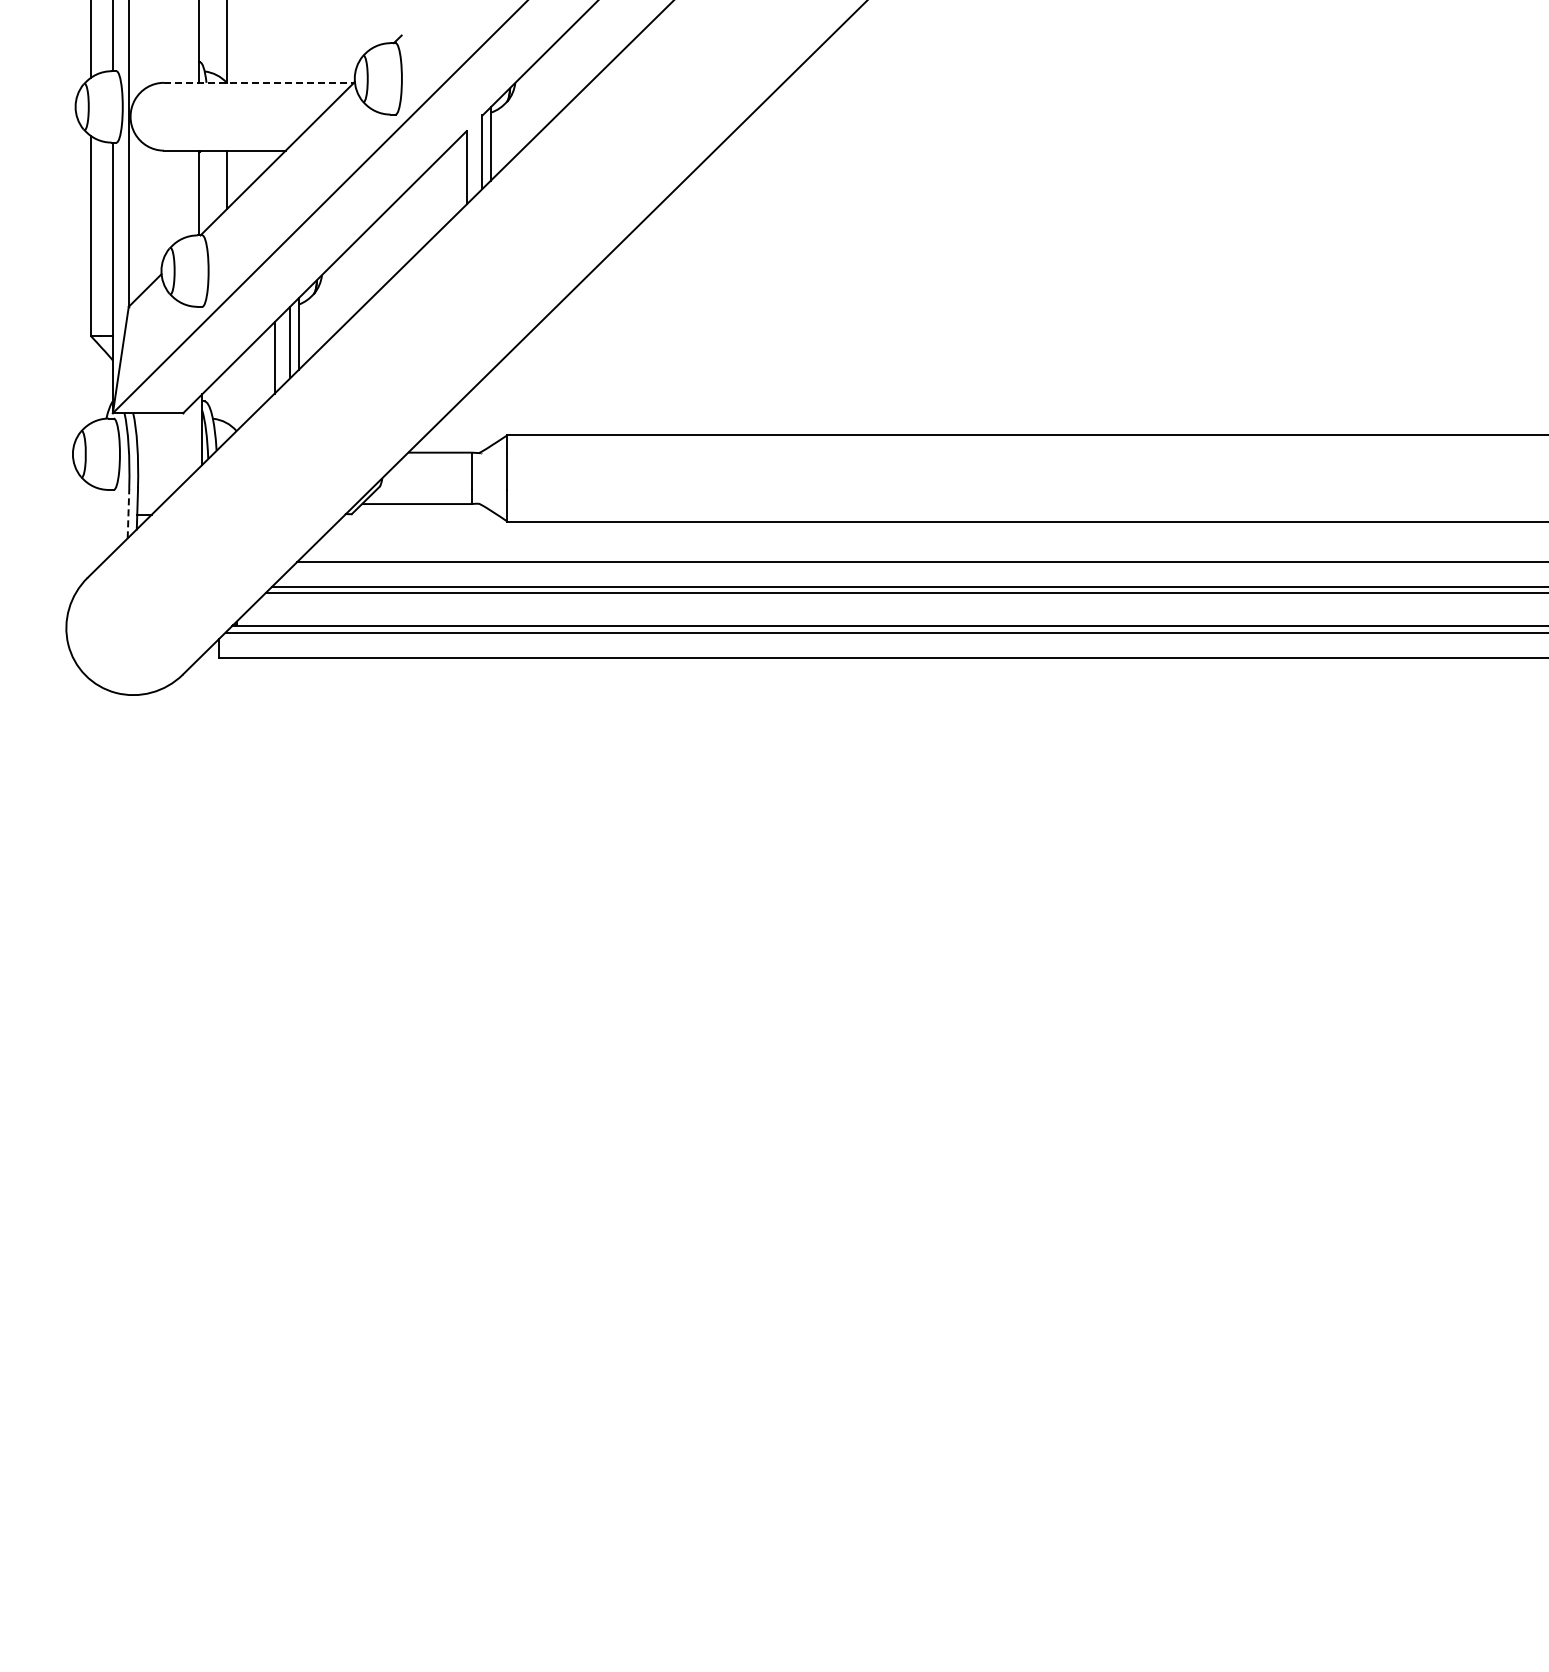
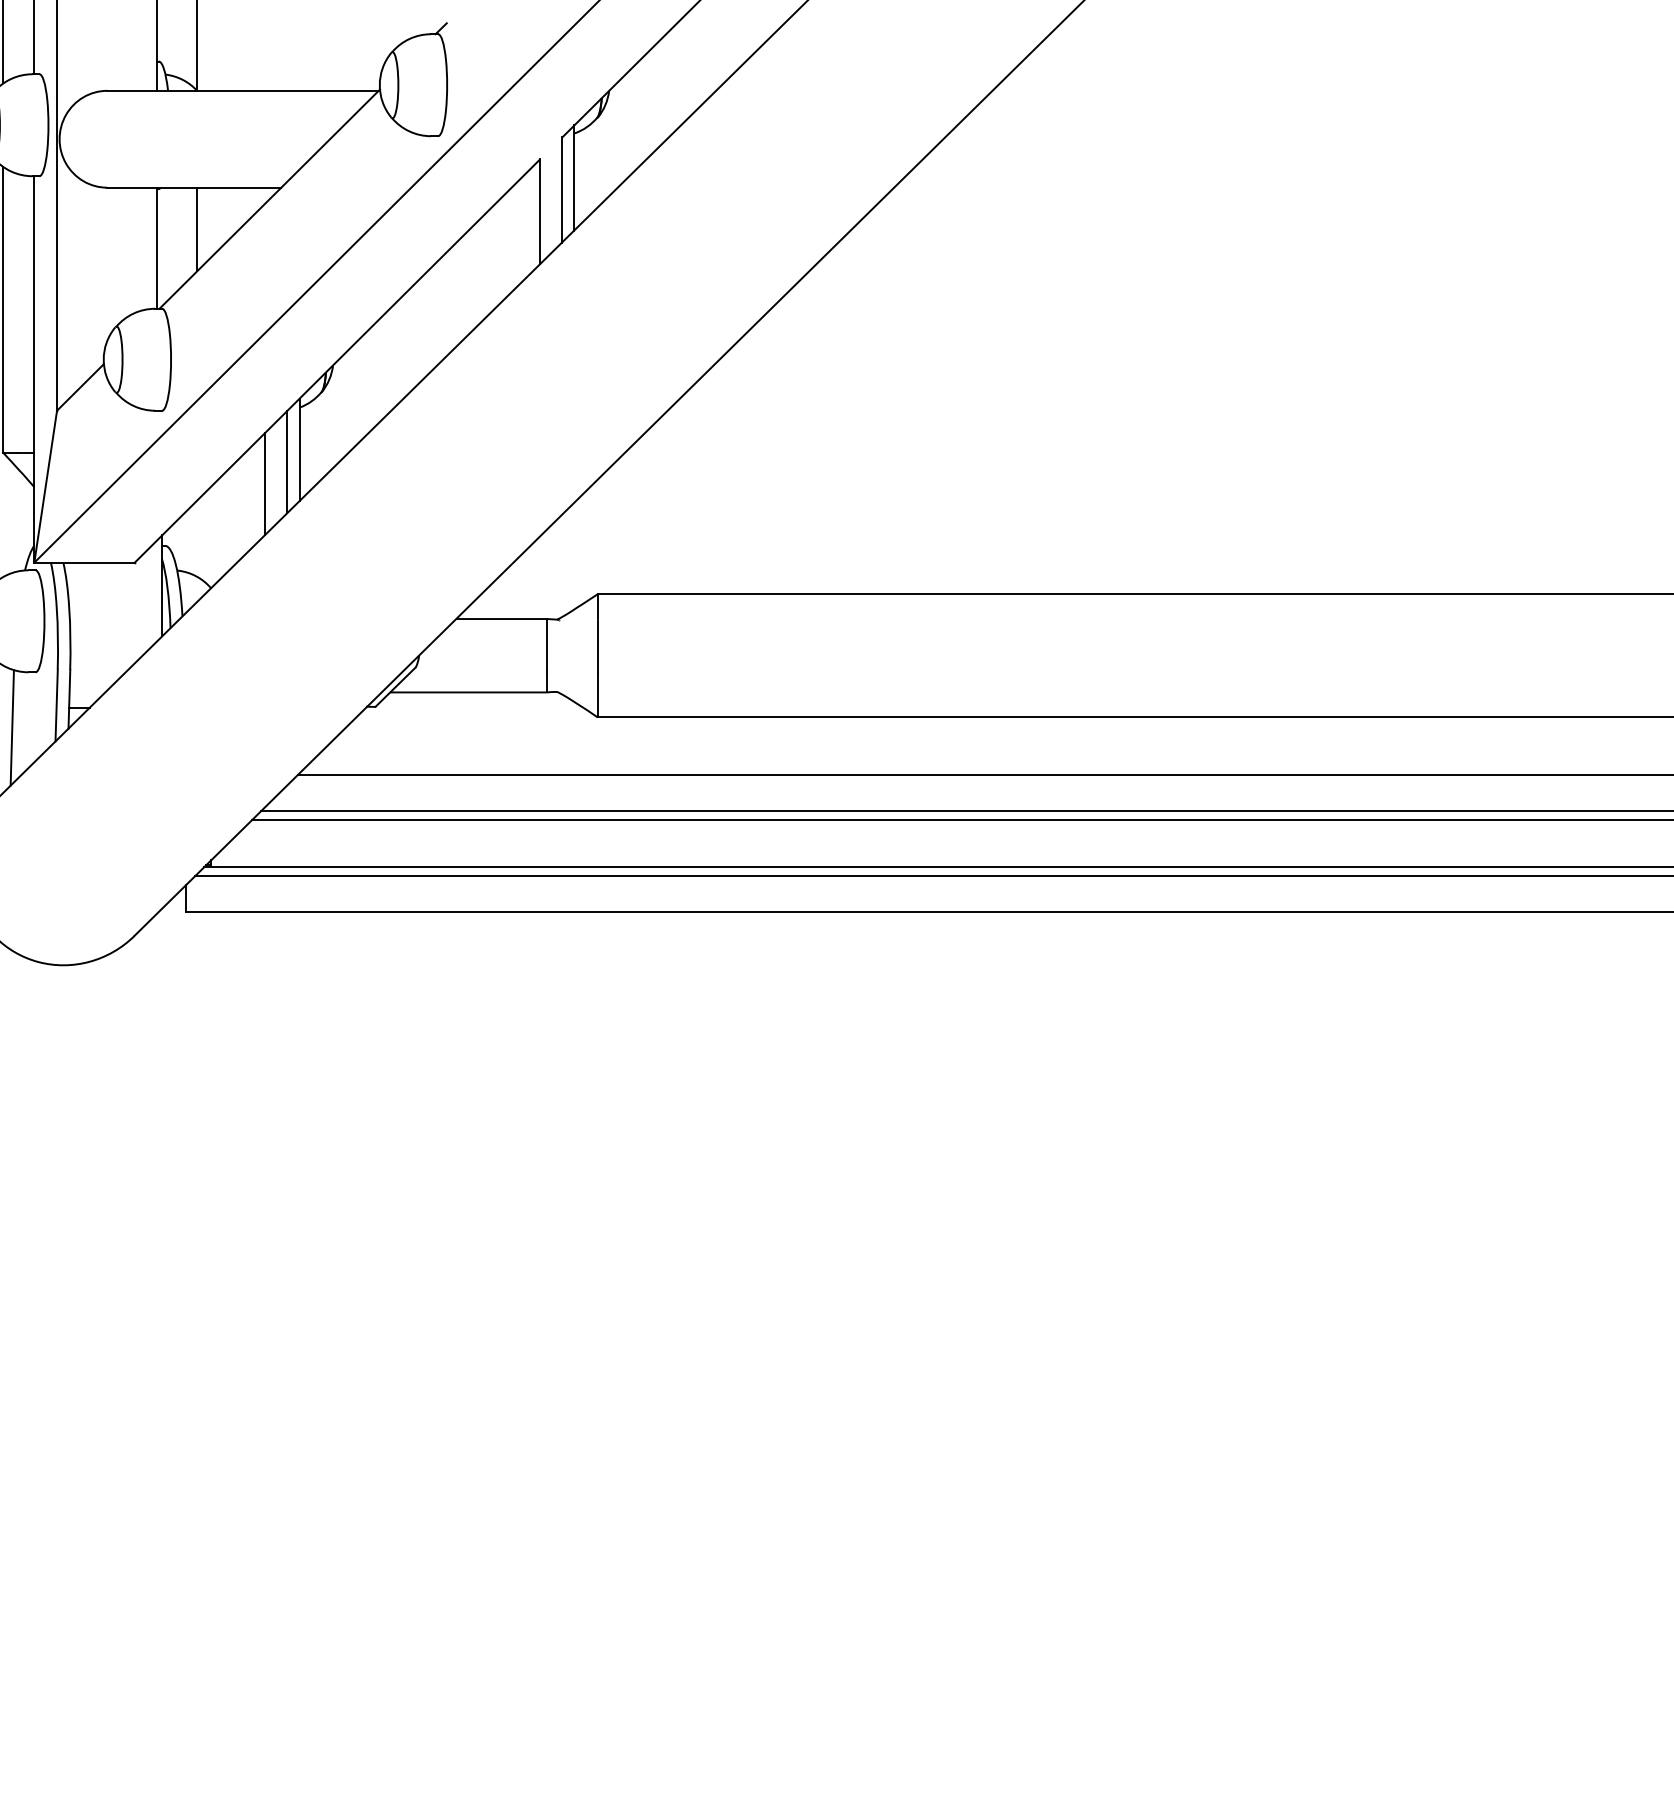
line: (259, 82) -> (243, 90), dashed -> solid
line: (128, 512) -> (56, 704), dashed -> solid
line: (97, 528) -> (12, 727), added

